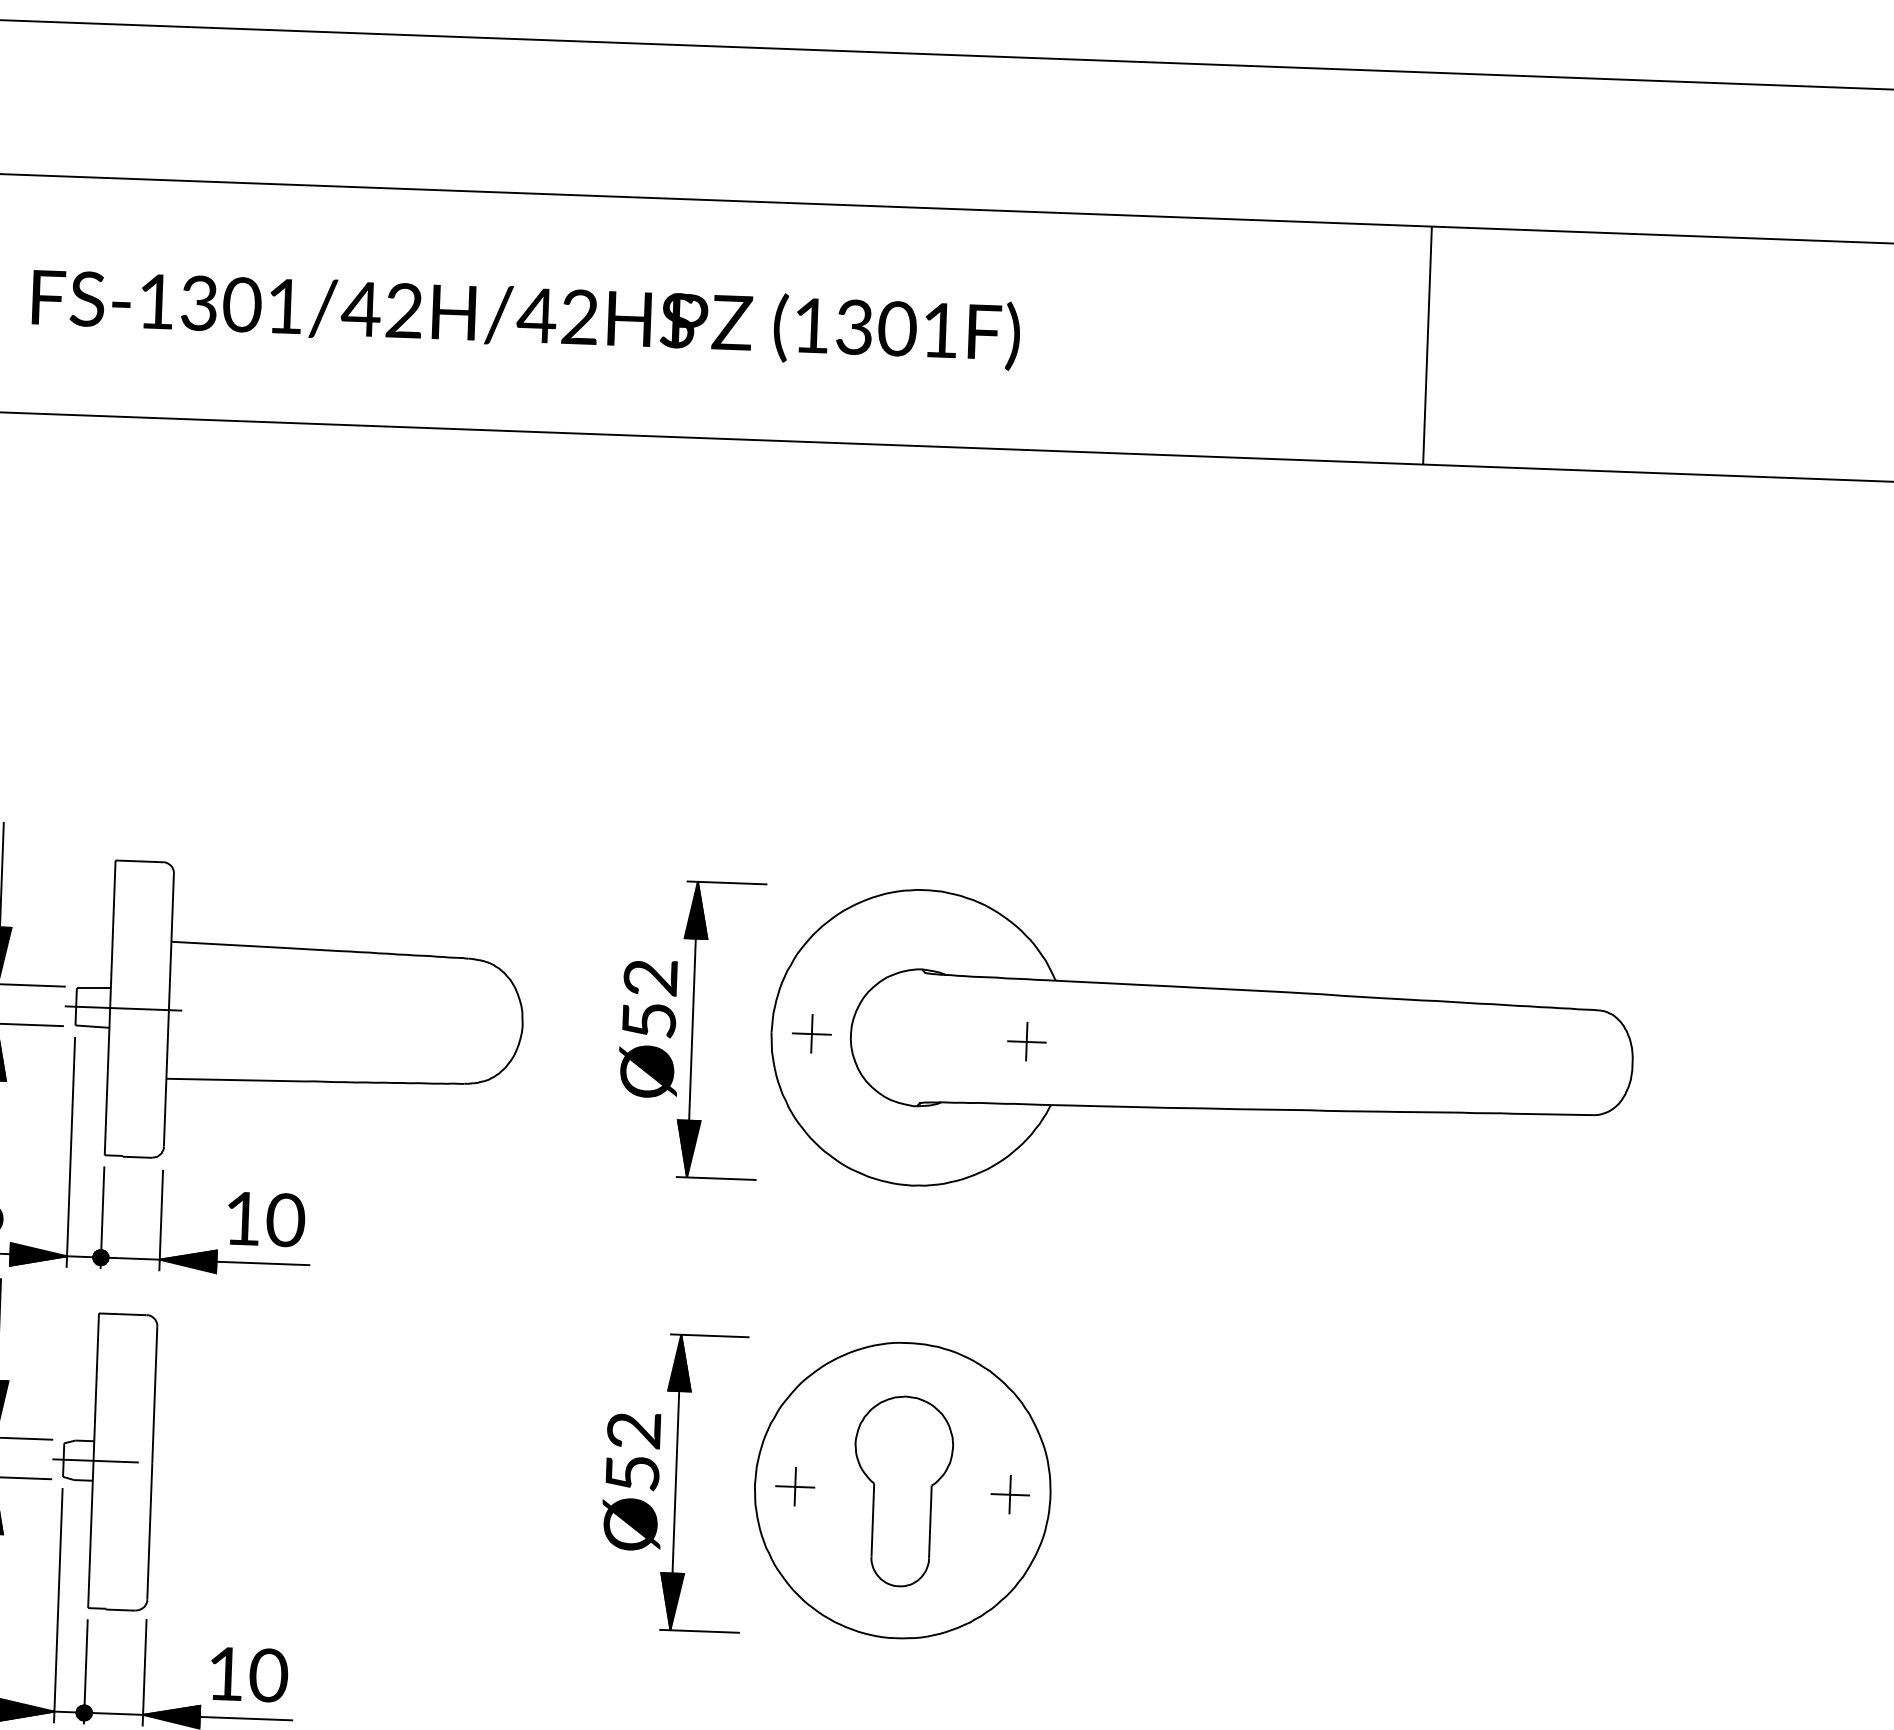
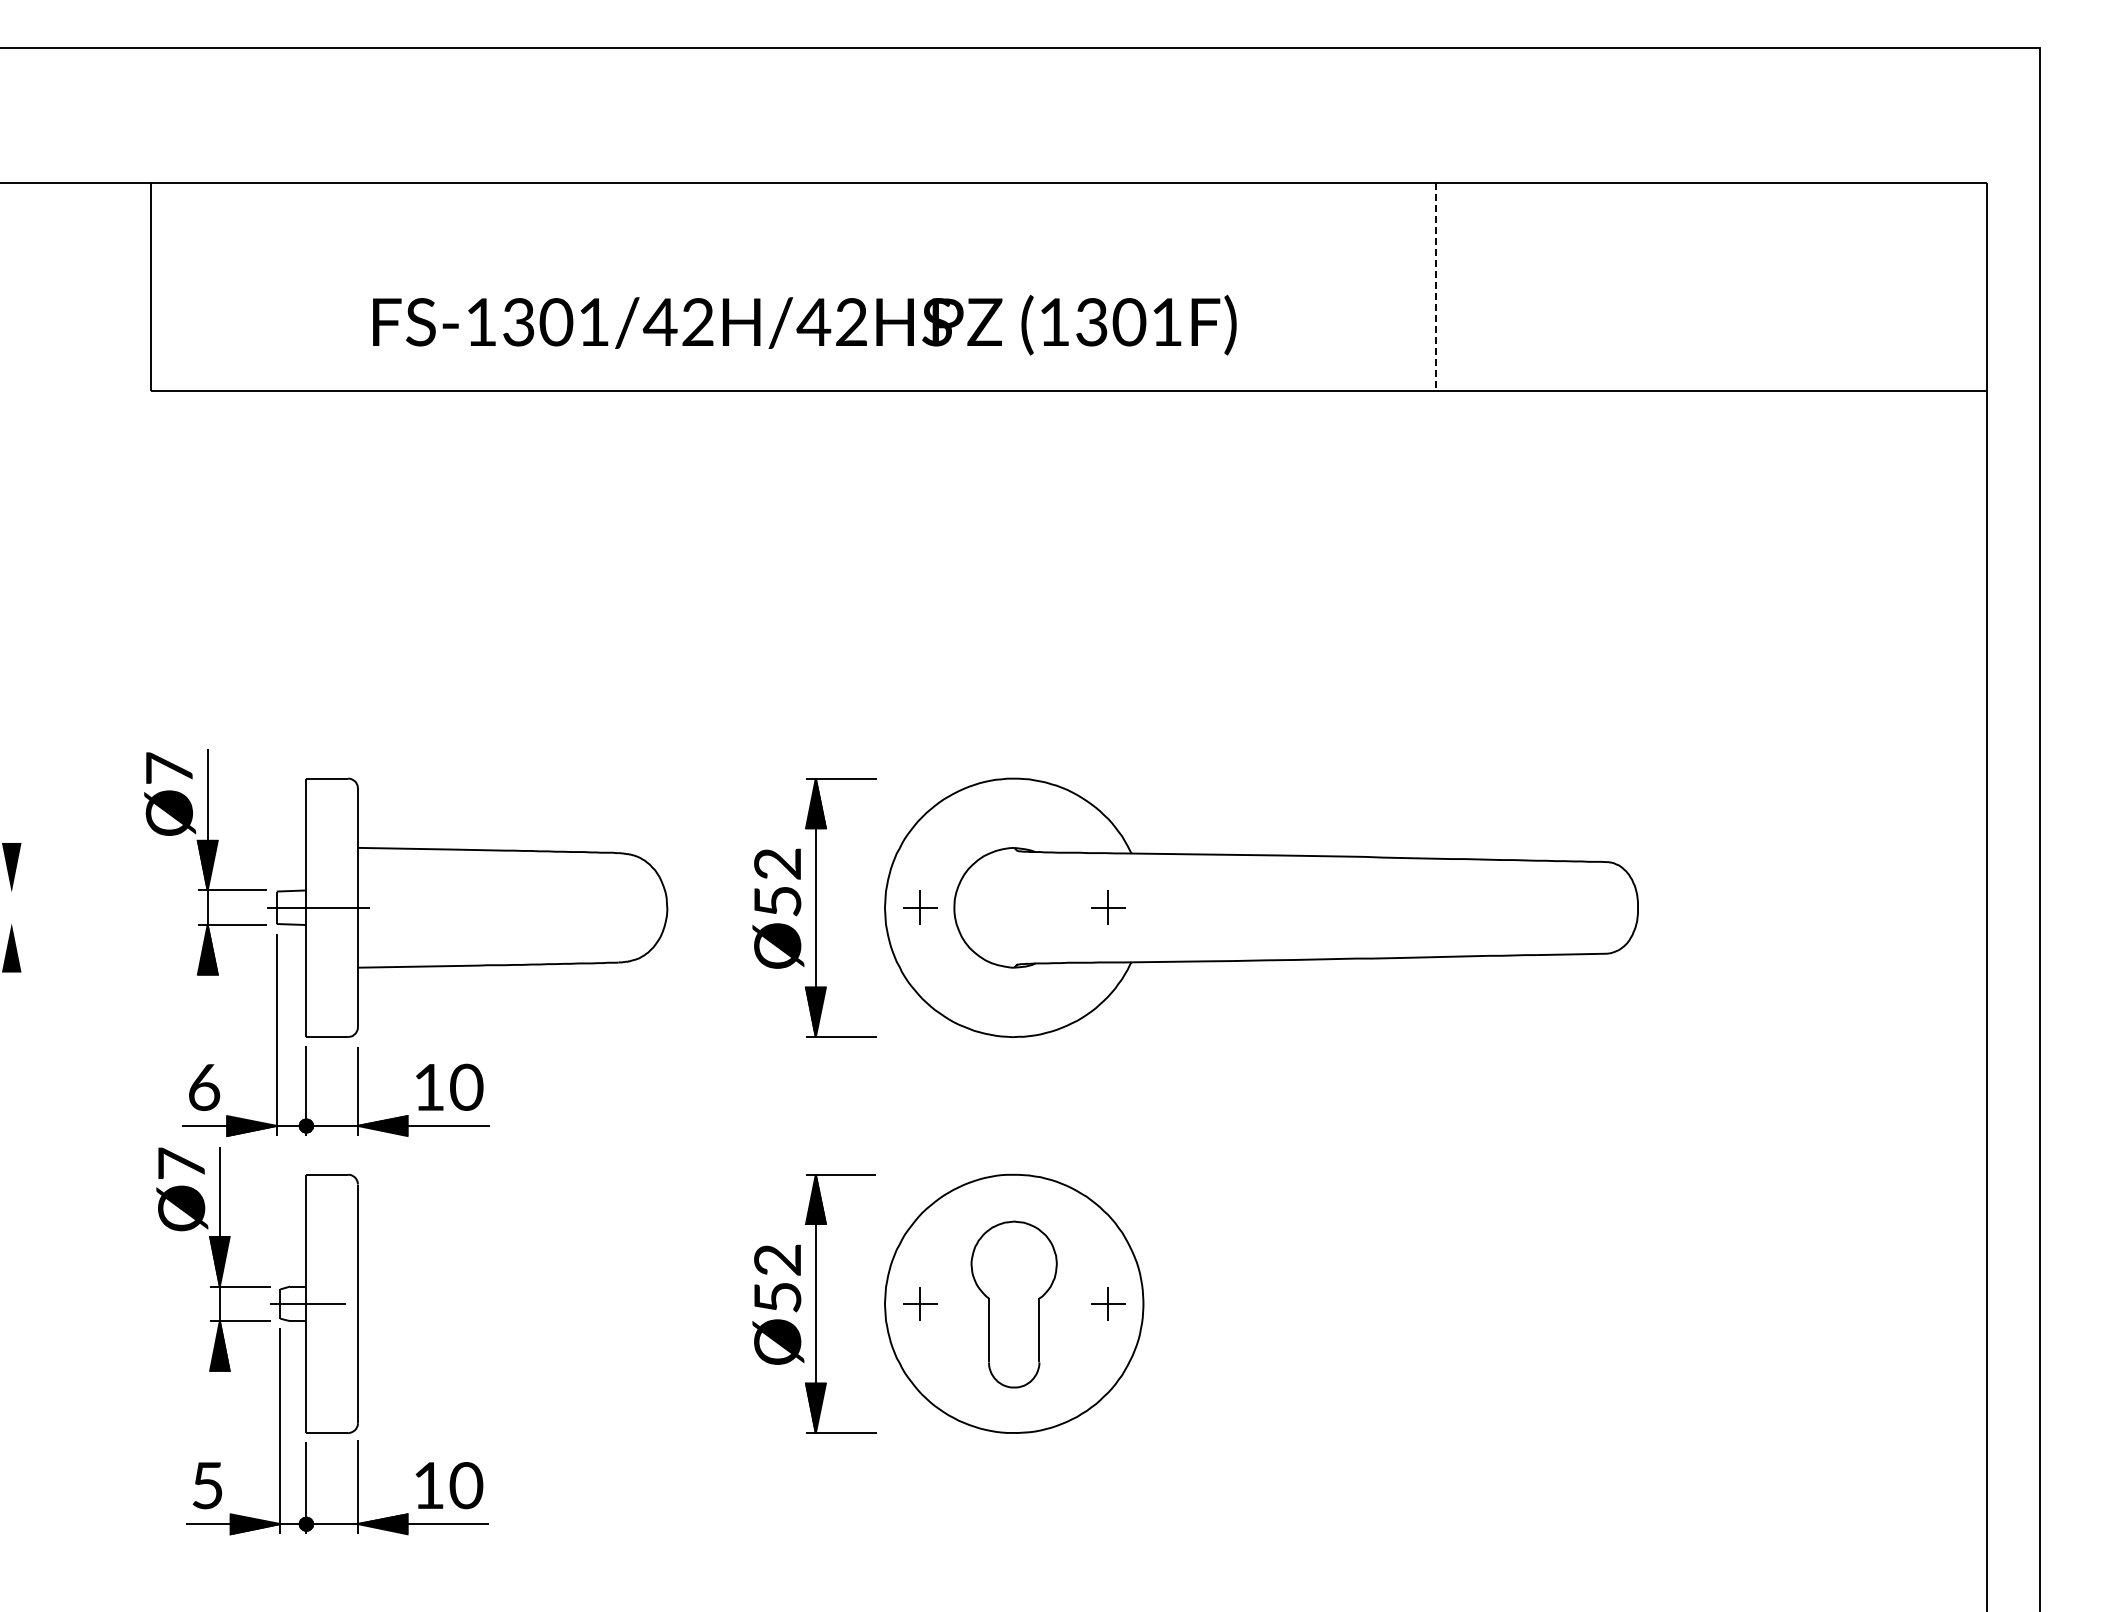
text: (525, 317) -> (804, 324), moved
line: (1426, 346) -> (1435, 287), solid -> dashed

